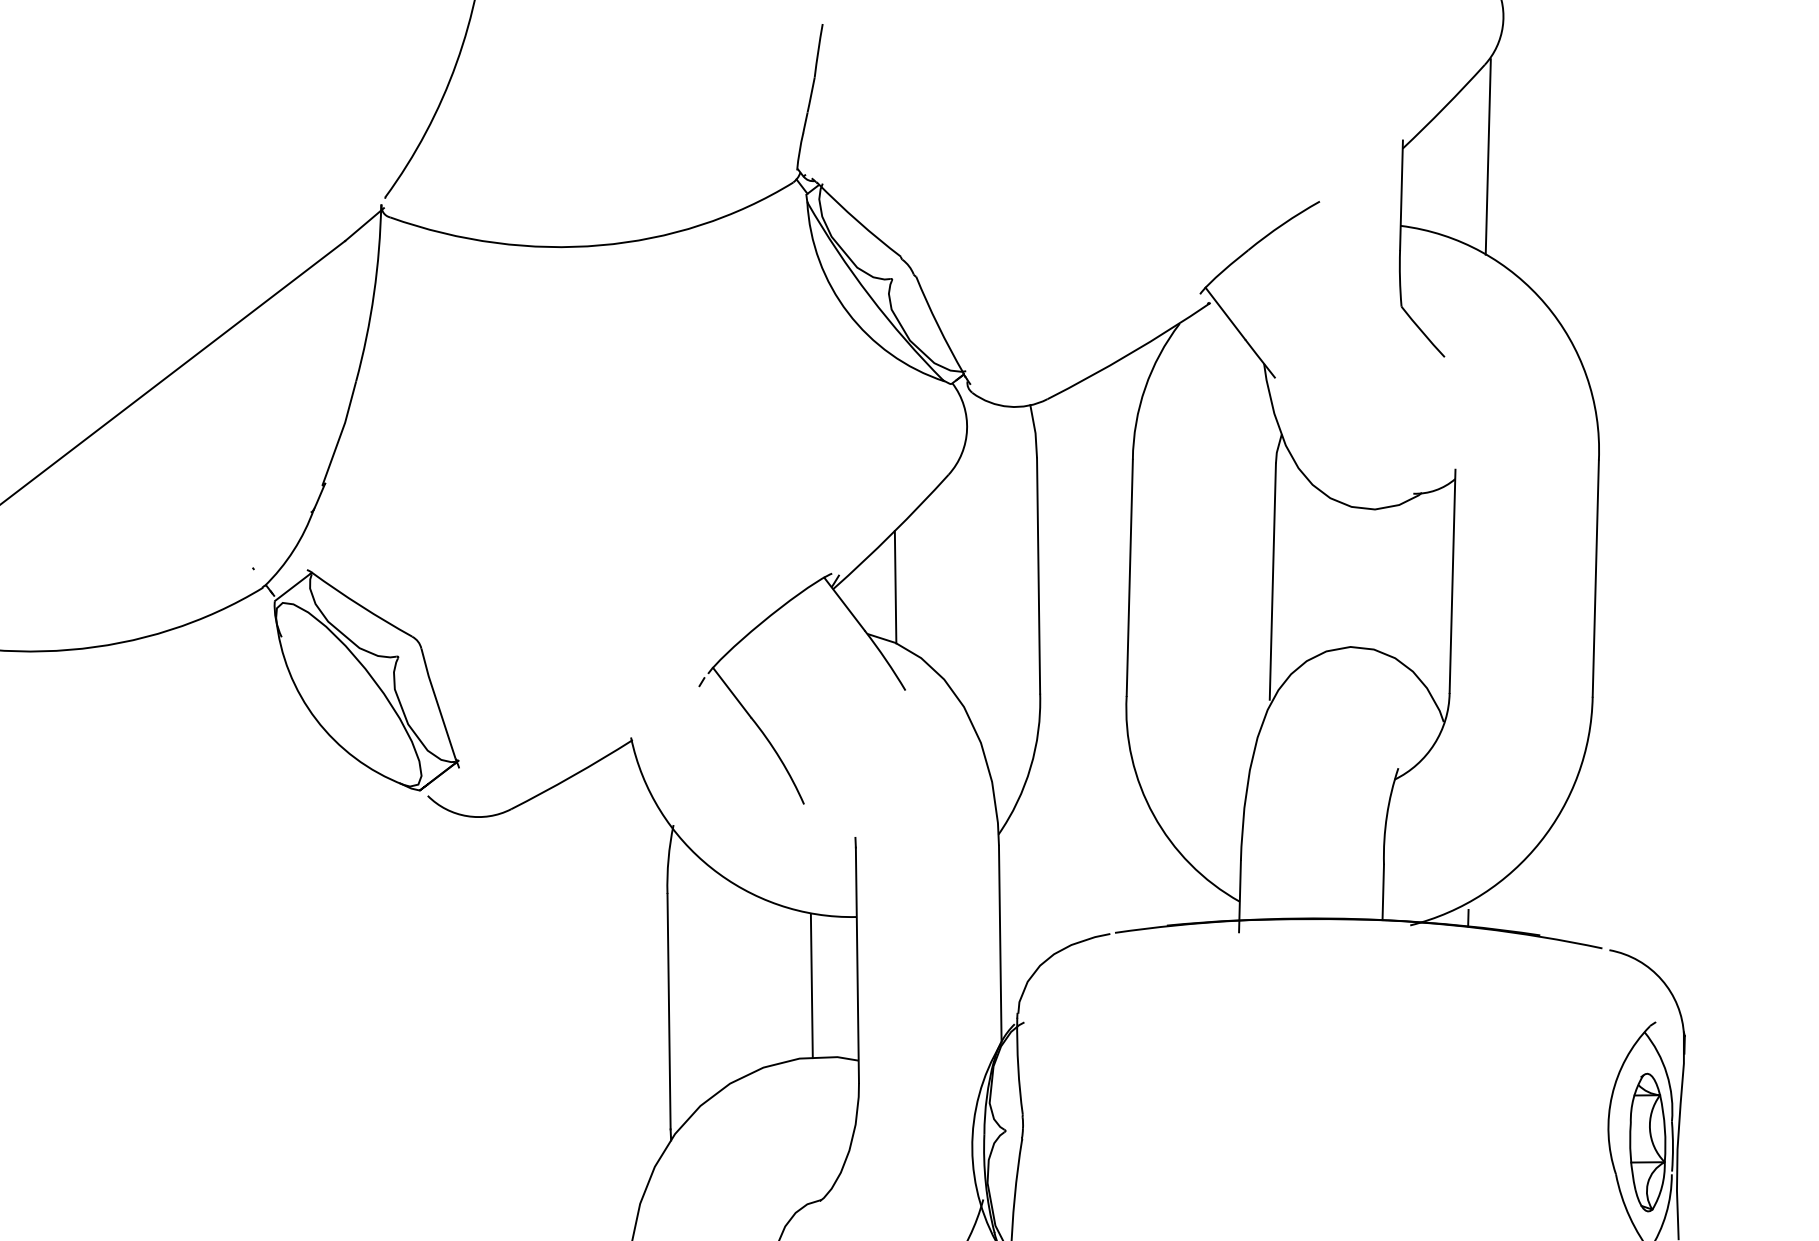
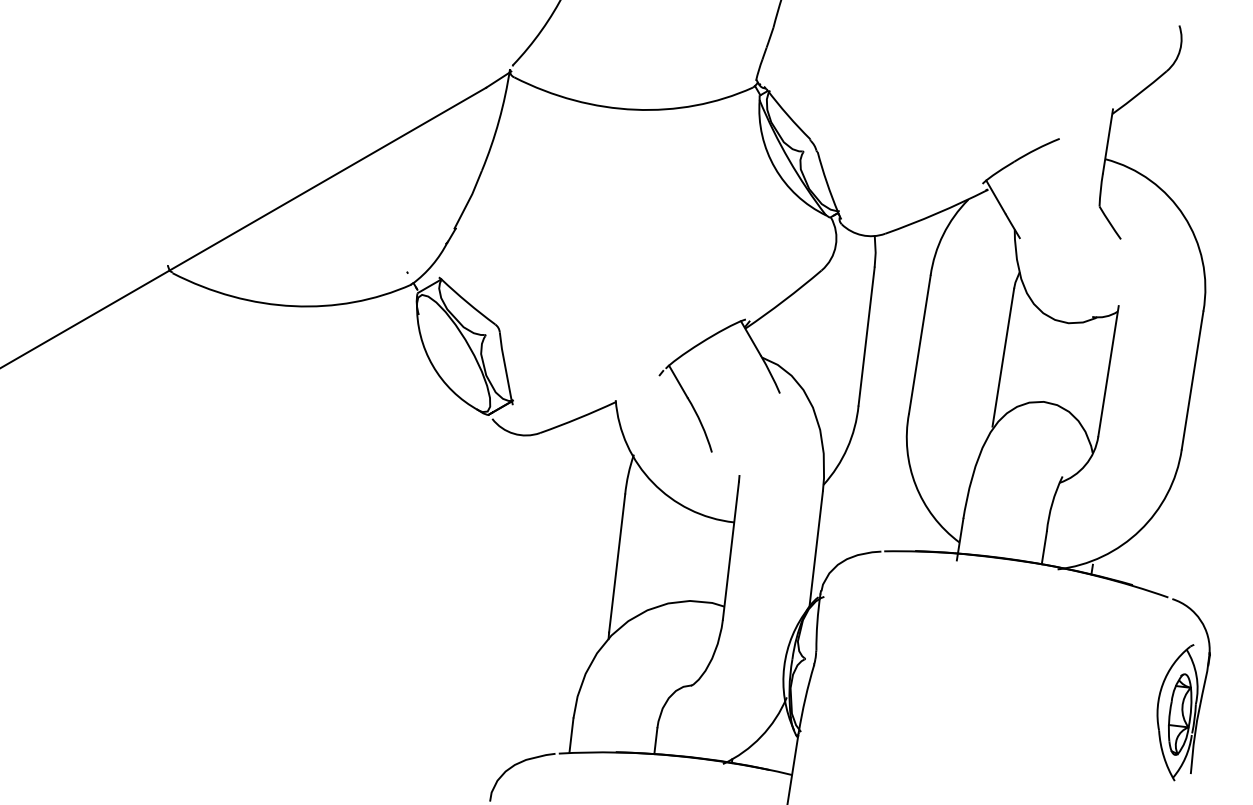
line: (1487, 157) -> (1161, 125), removed
line: (894, 587) -> (781, 332), removed
line: (811, 986) -> (702, 559), removed

